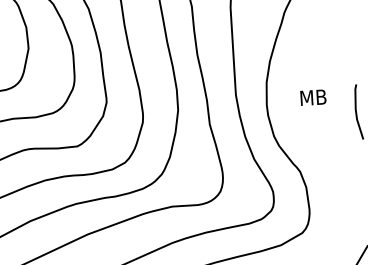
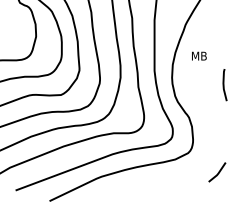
text: (313, 96) -> (199, 55), moved

